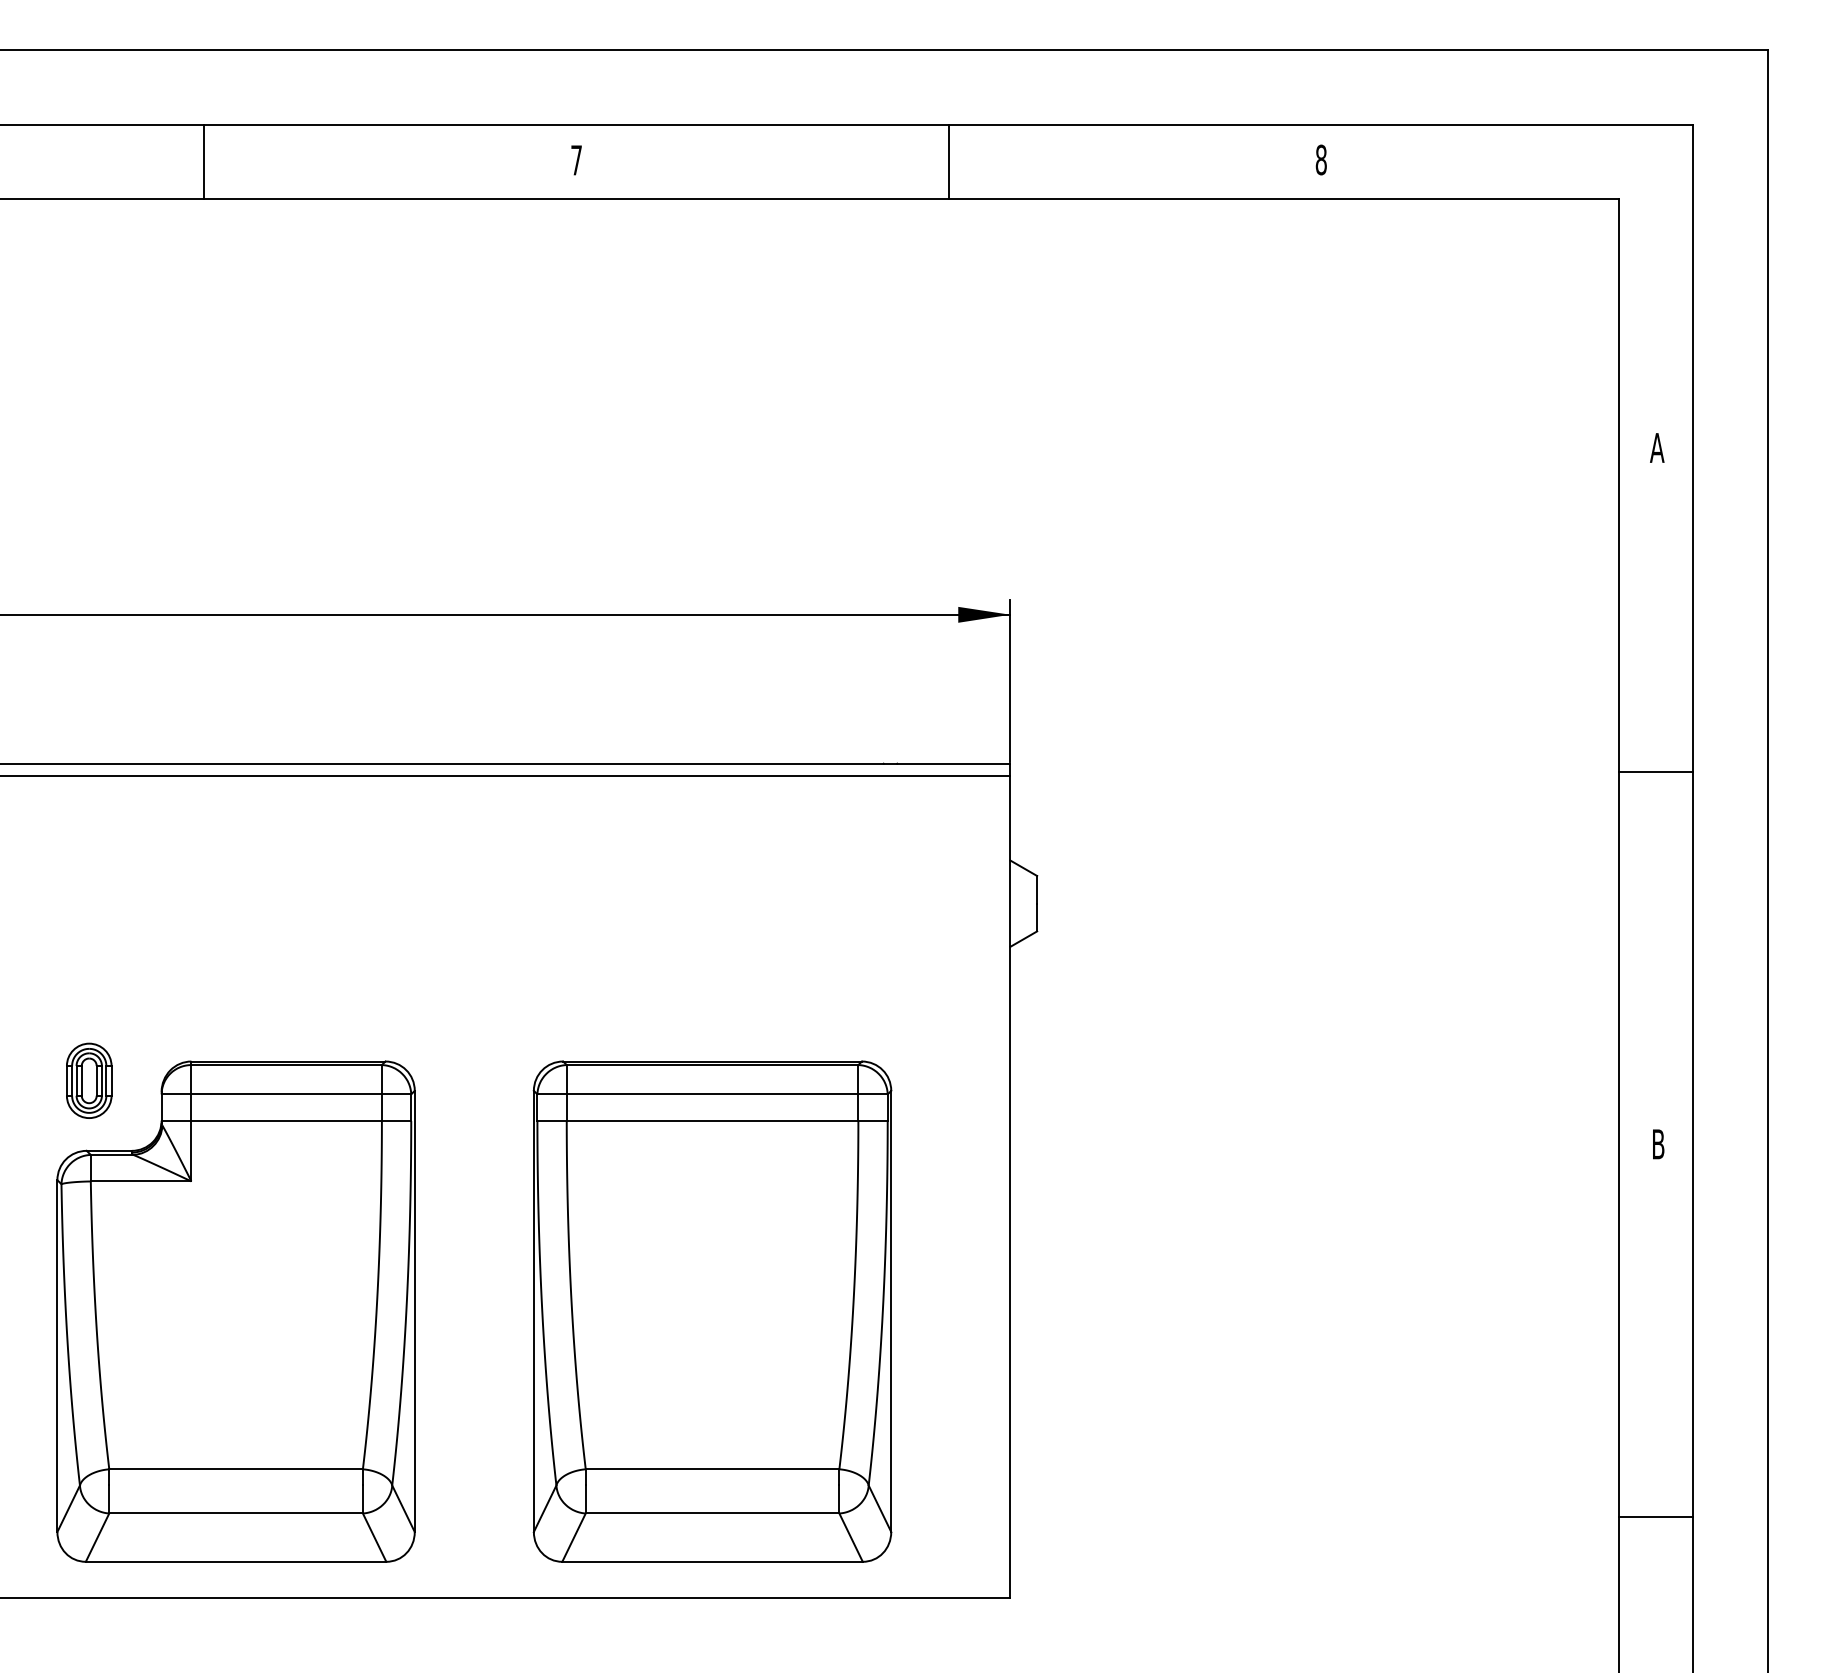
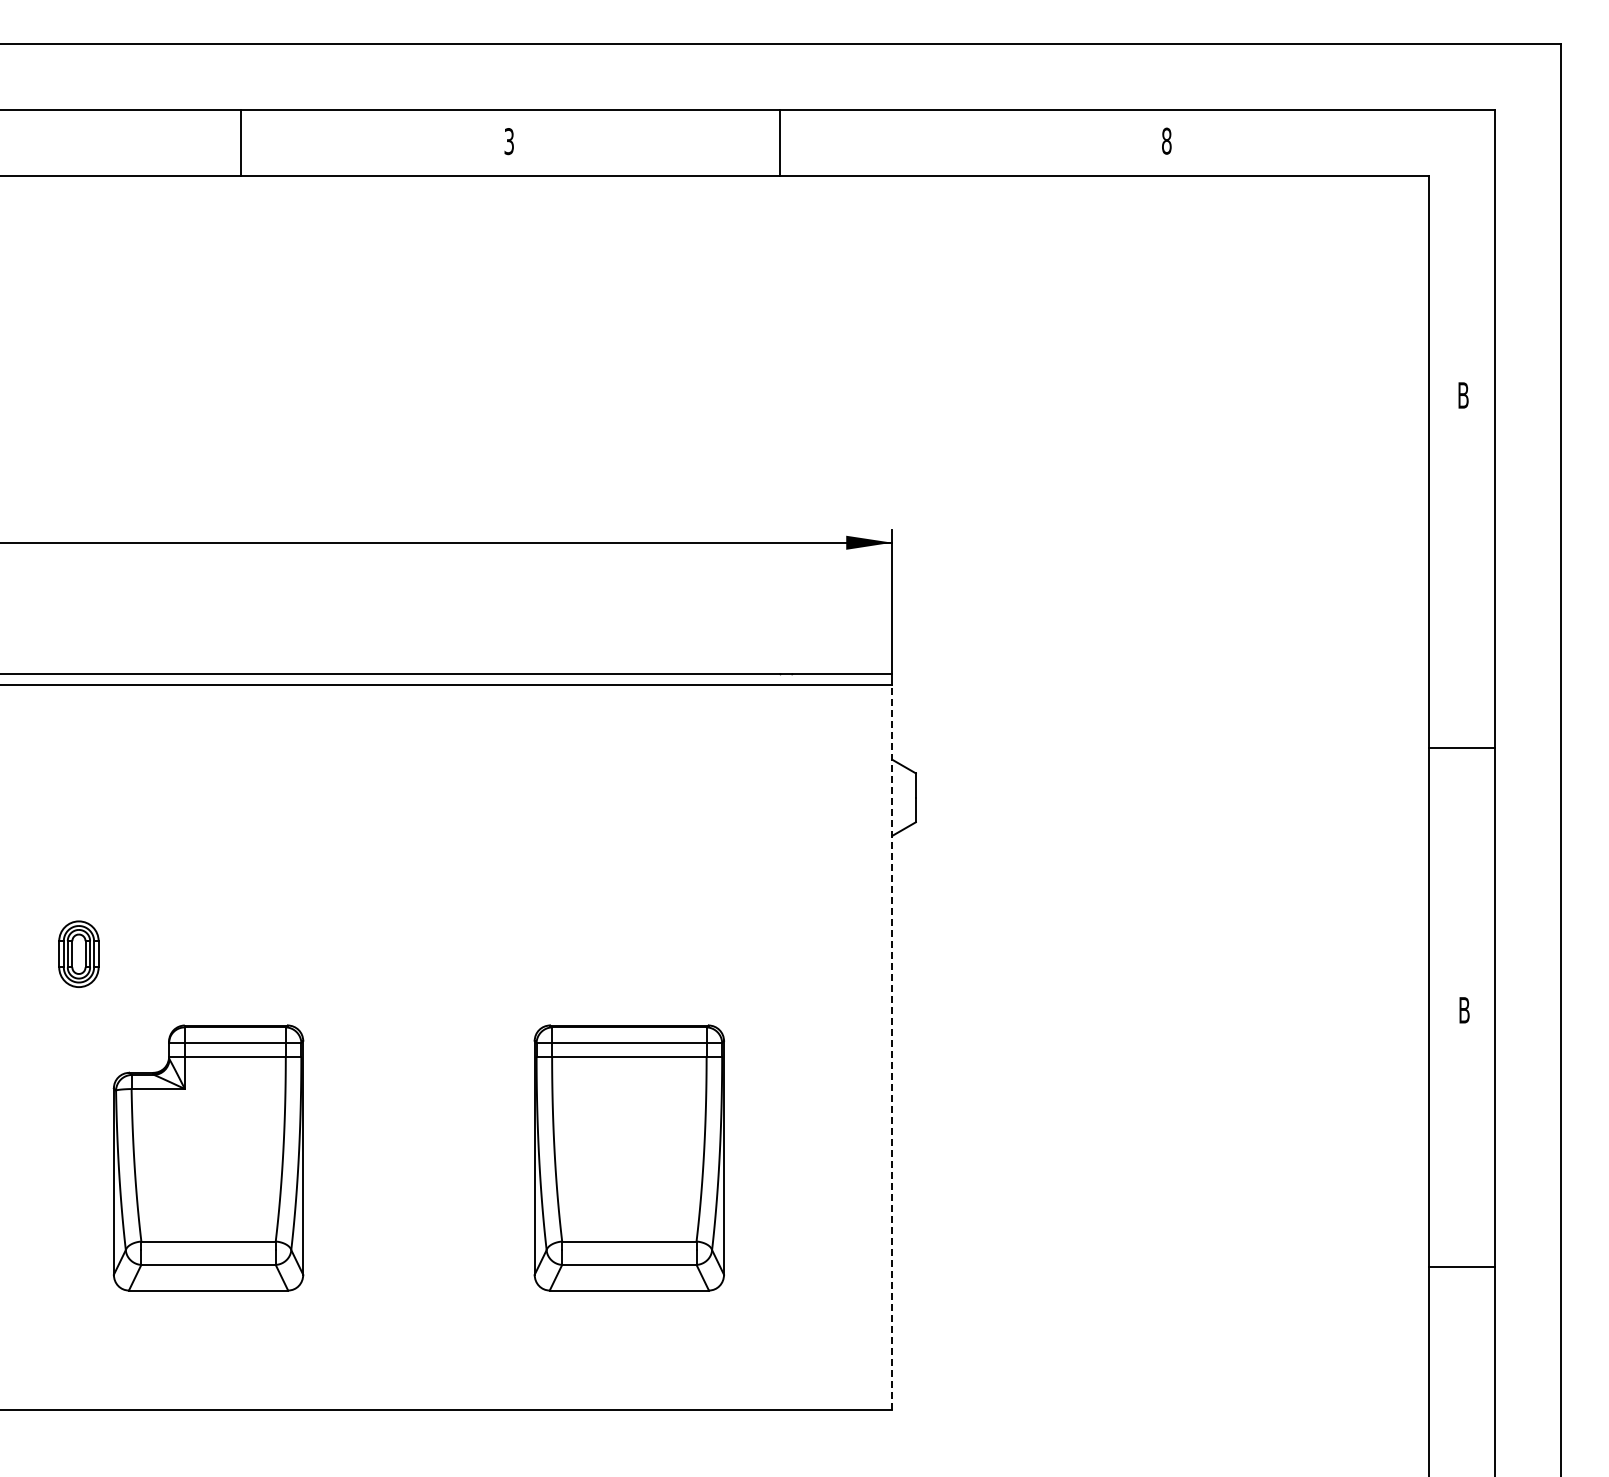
text: (575, 160) -> (508, 141), 7 -> 3
line: (204, 161) -> (241, 142), moved
line: (948, 161) -> (779, 142), moved
text: (1657, 448) -> (1463, 395), A -> B
line: (1655, 771) -> (1461, 747), moved
line: (1010, 1186) -> (892, 1047), solid -> dashed
part: (235, 1311) -> (208, 1157), size x0.6
part: (712, 1311) -> (629, 1157), size x0.6
line: (1655, 1517) -> (1461, 1267), moved

